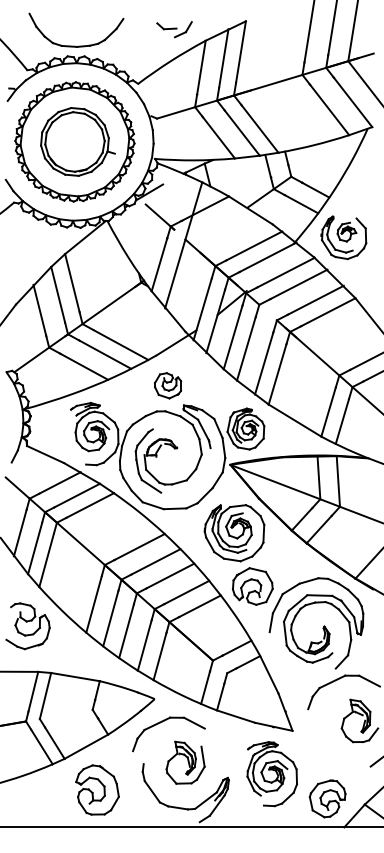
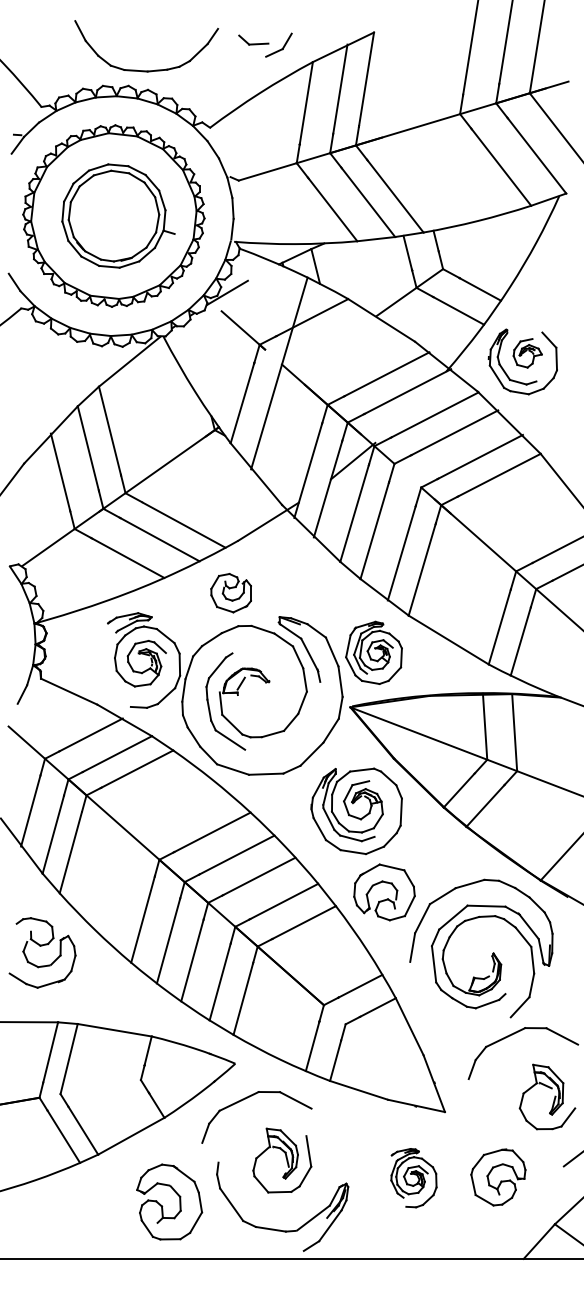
part: (75, 45) -> (145, 69), moved
part: (168, 385) -> (231, 592), moved
part: (271, 774) -> (412, 1178), size x0.6
part: (97, 789) -> (169, 1201), moved
part: (327, 798) -> (498, 1176), moved

